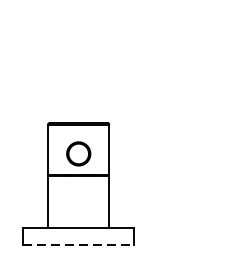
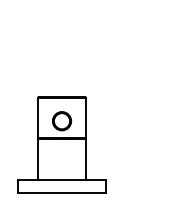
line: (79, 245) -> (62, 193), dashed -> solid

